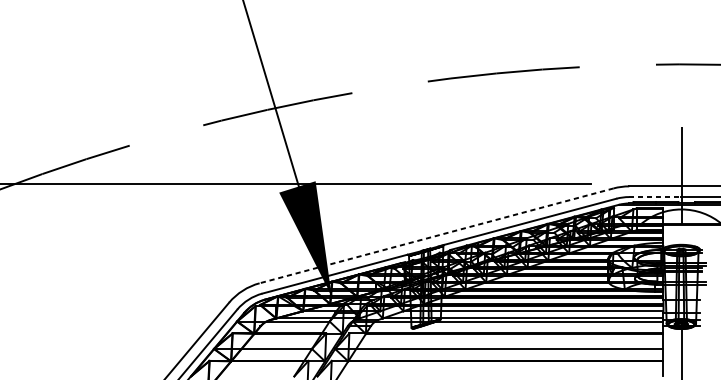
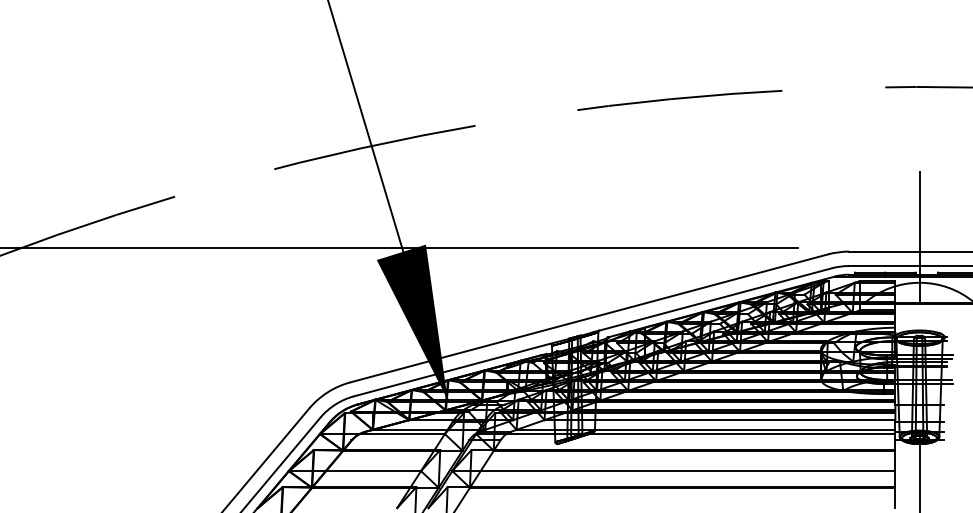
line: (655, 197) -> (884, 266), dashed -> solid
line: (436, 235) -> (588, 318), dashed -> solid

